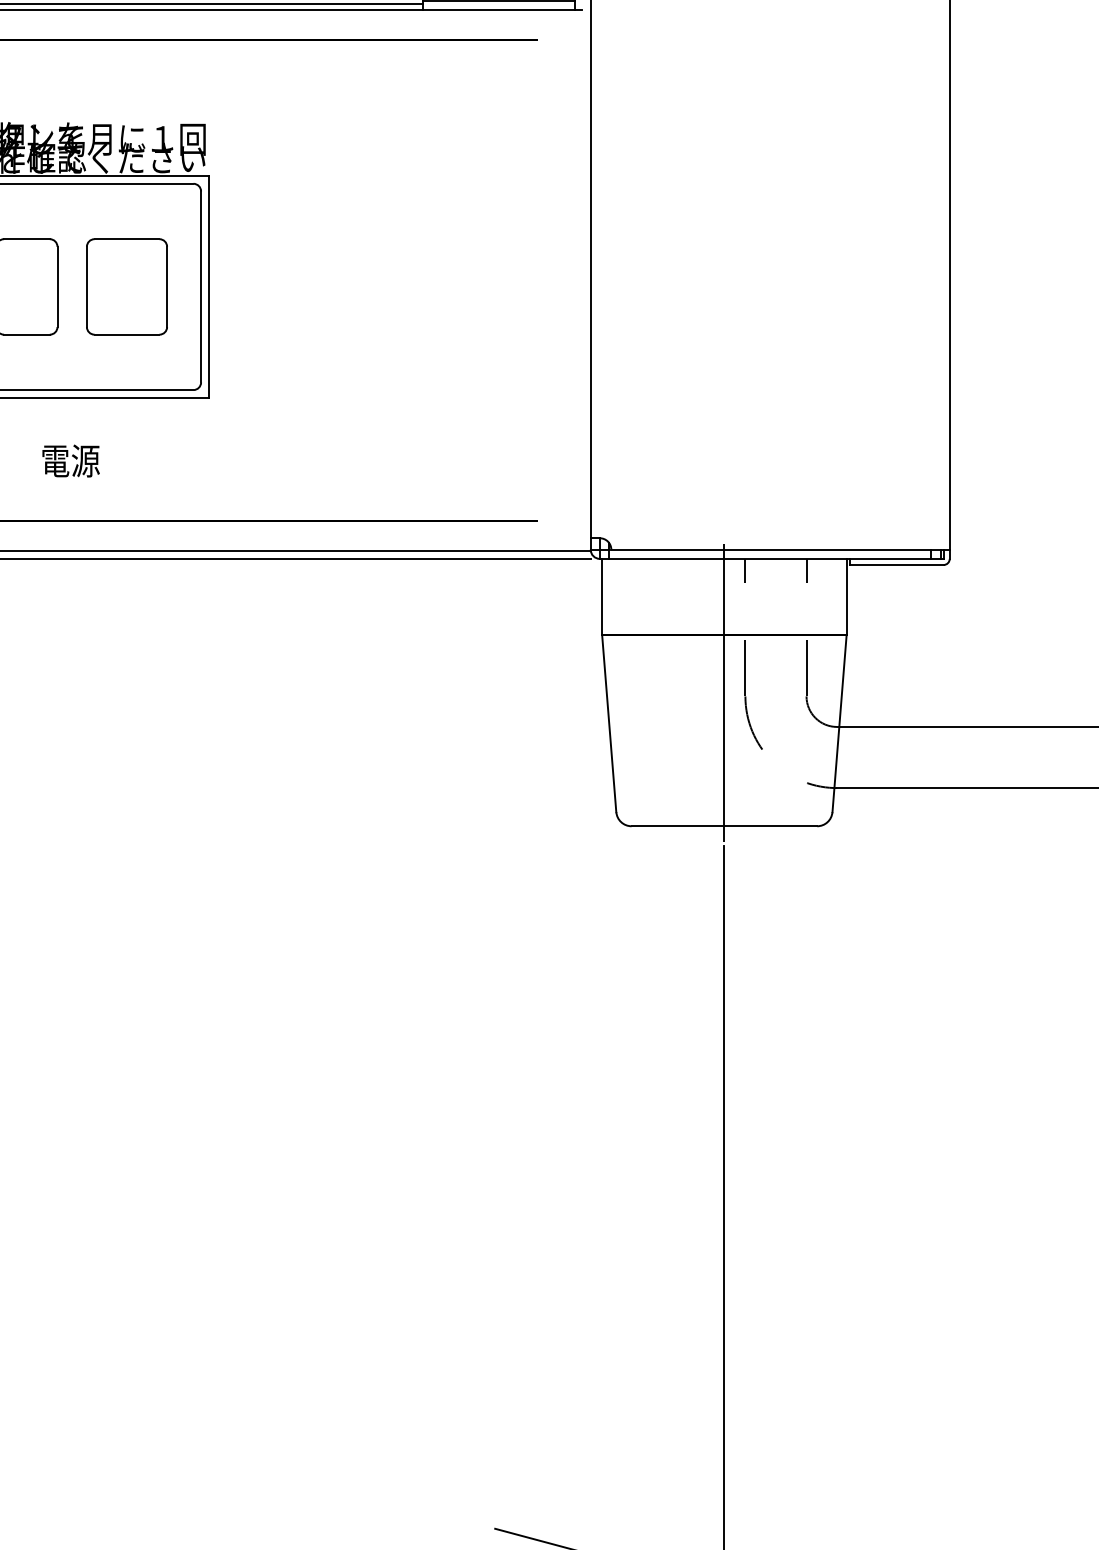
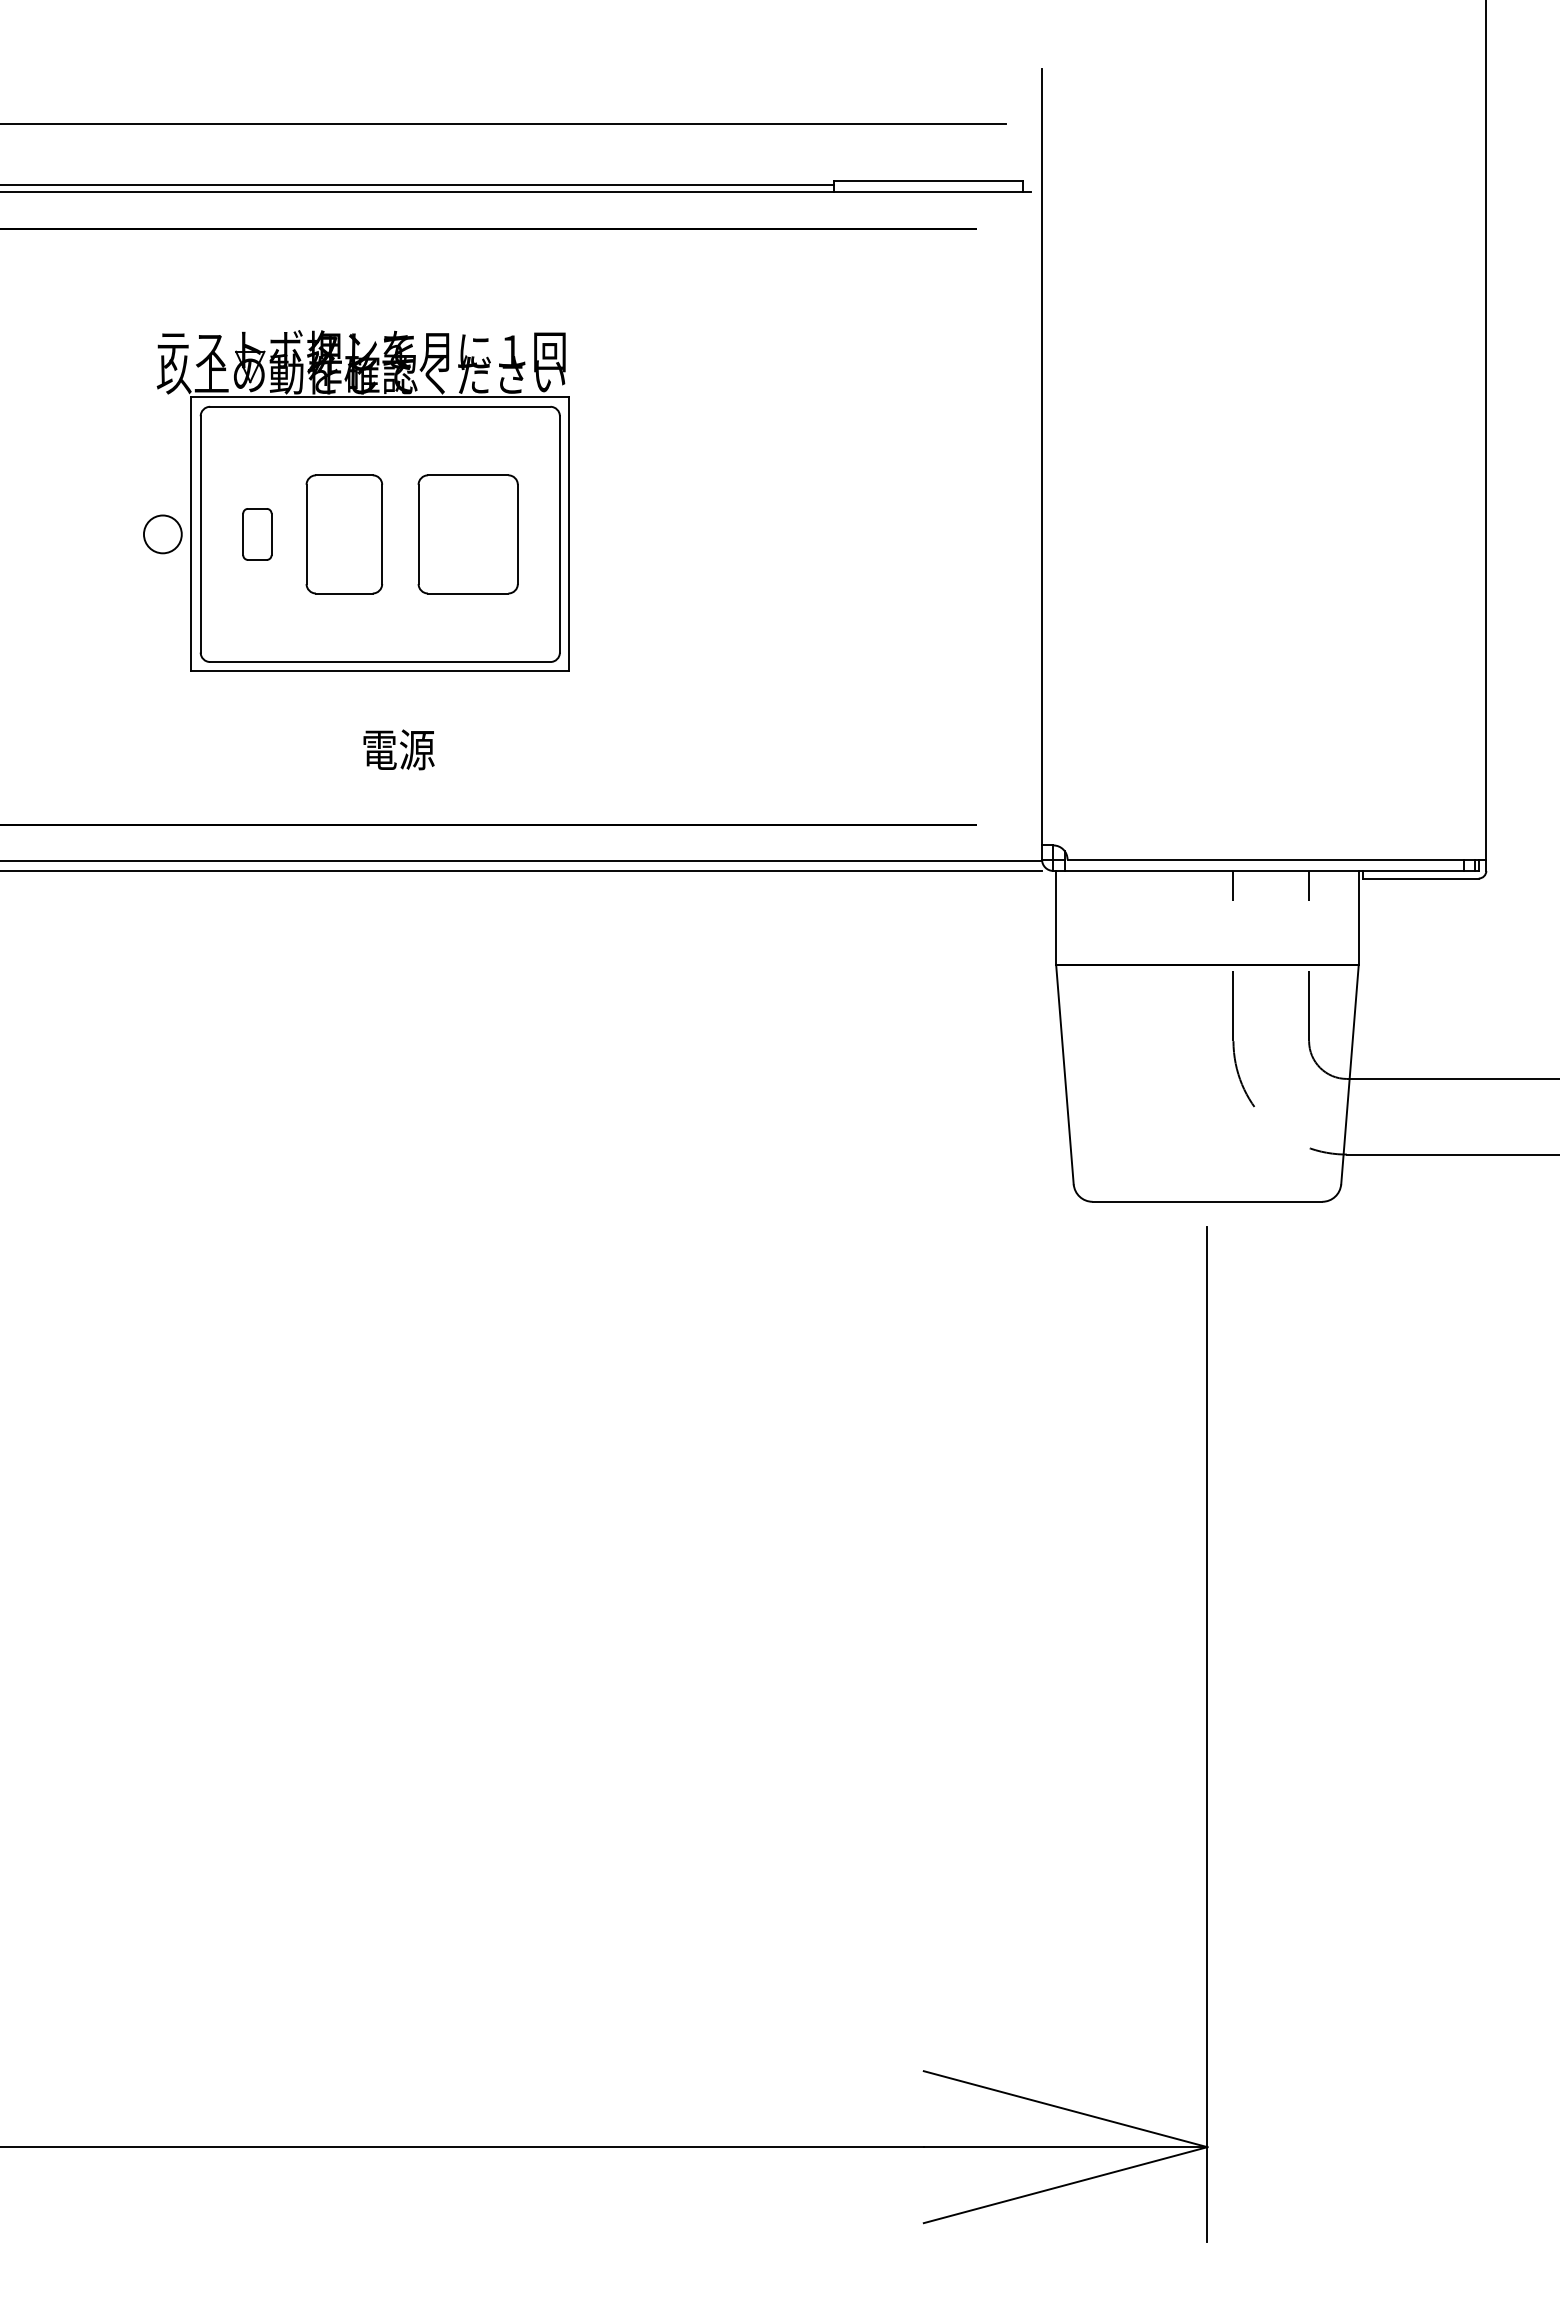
line: (724, 692) -> (1207, 1036), removed

